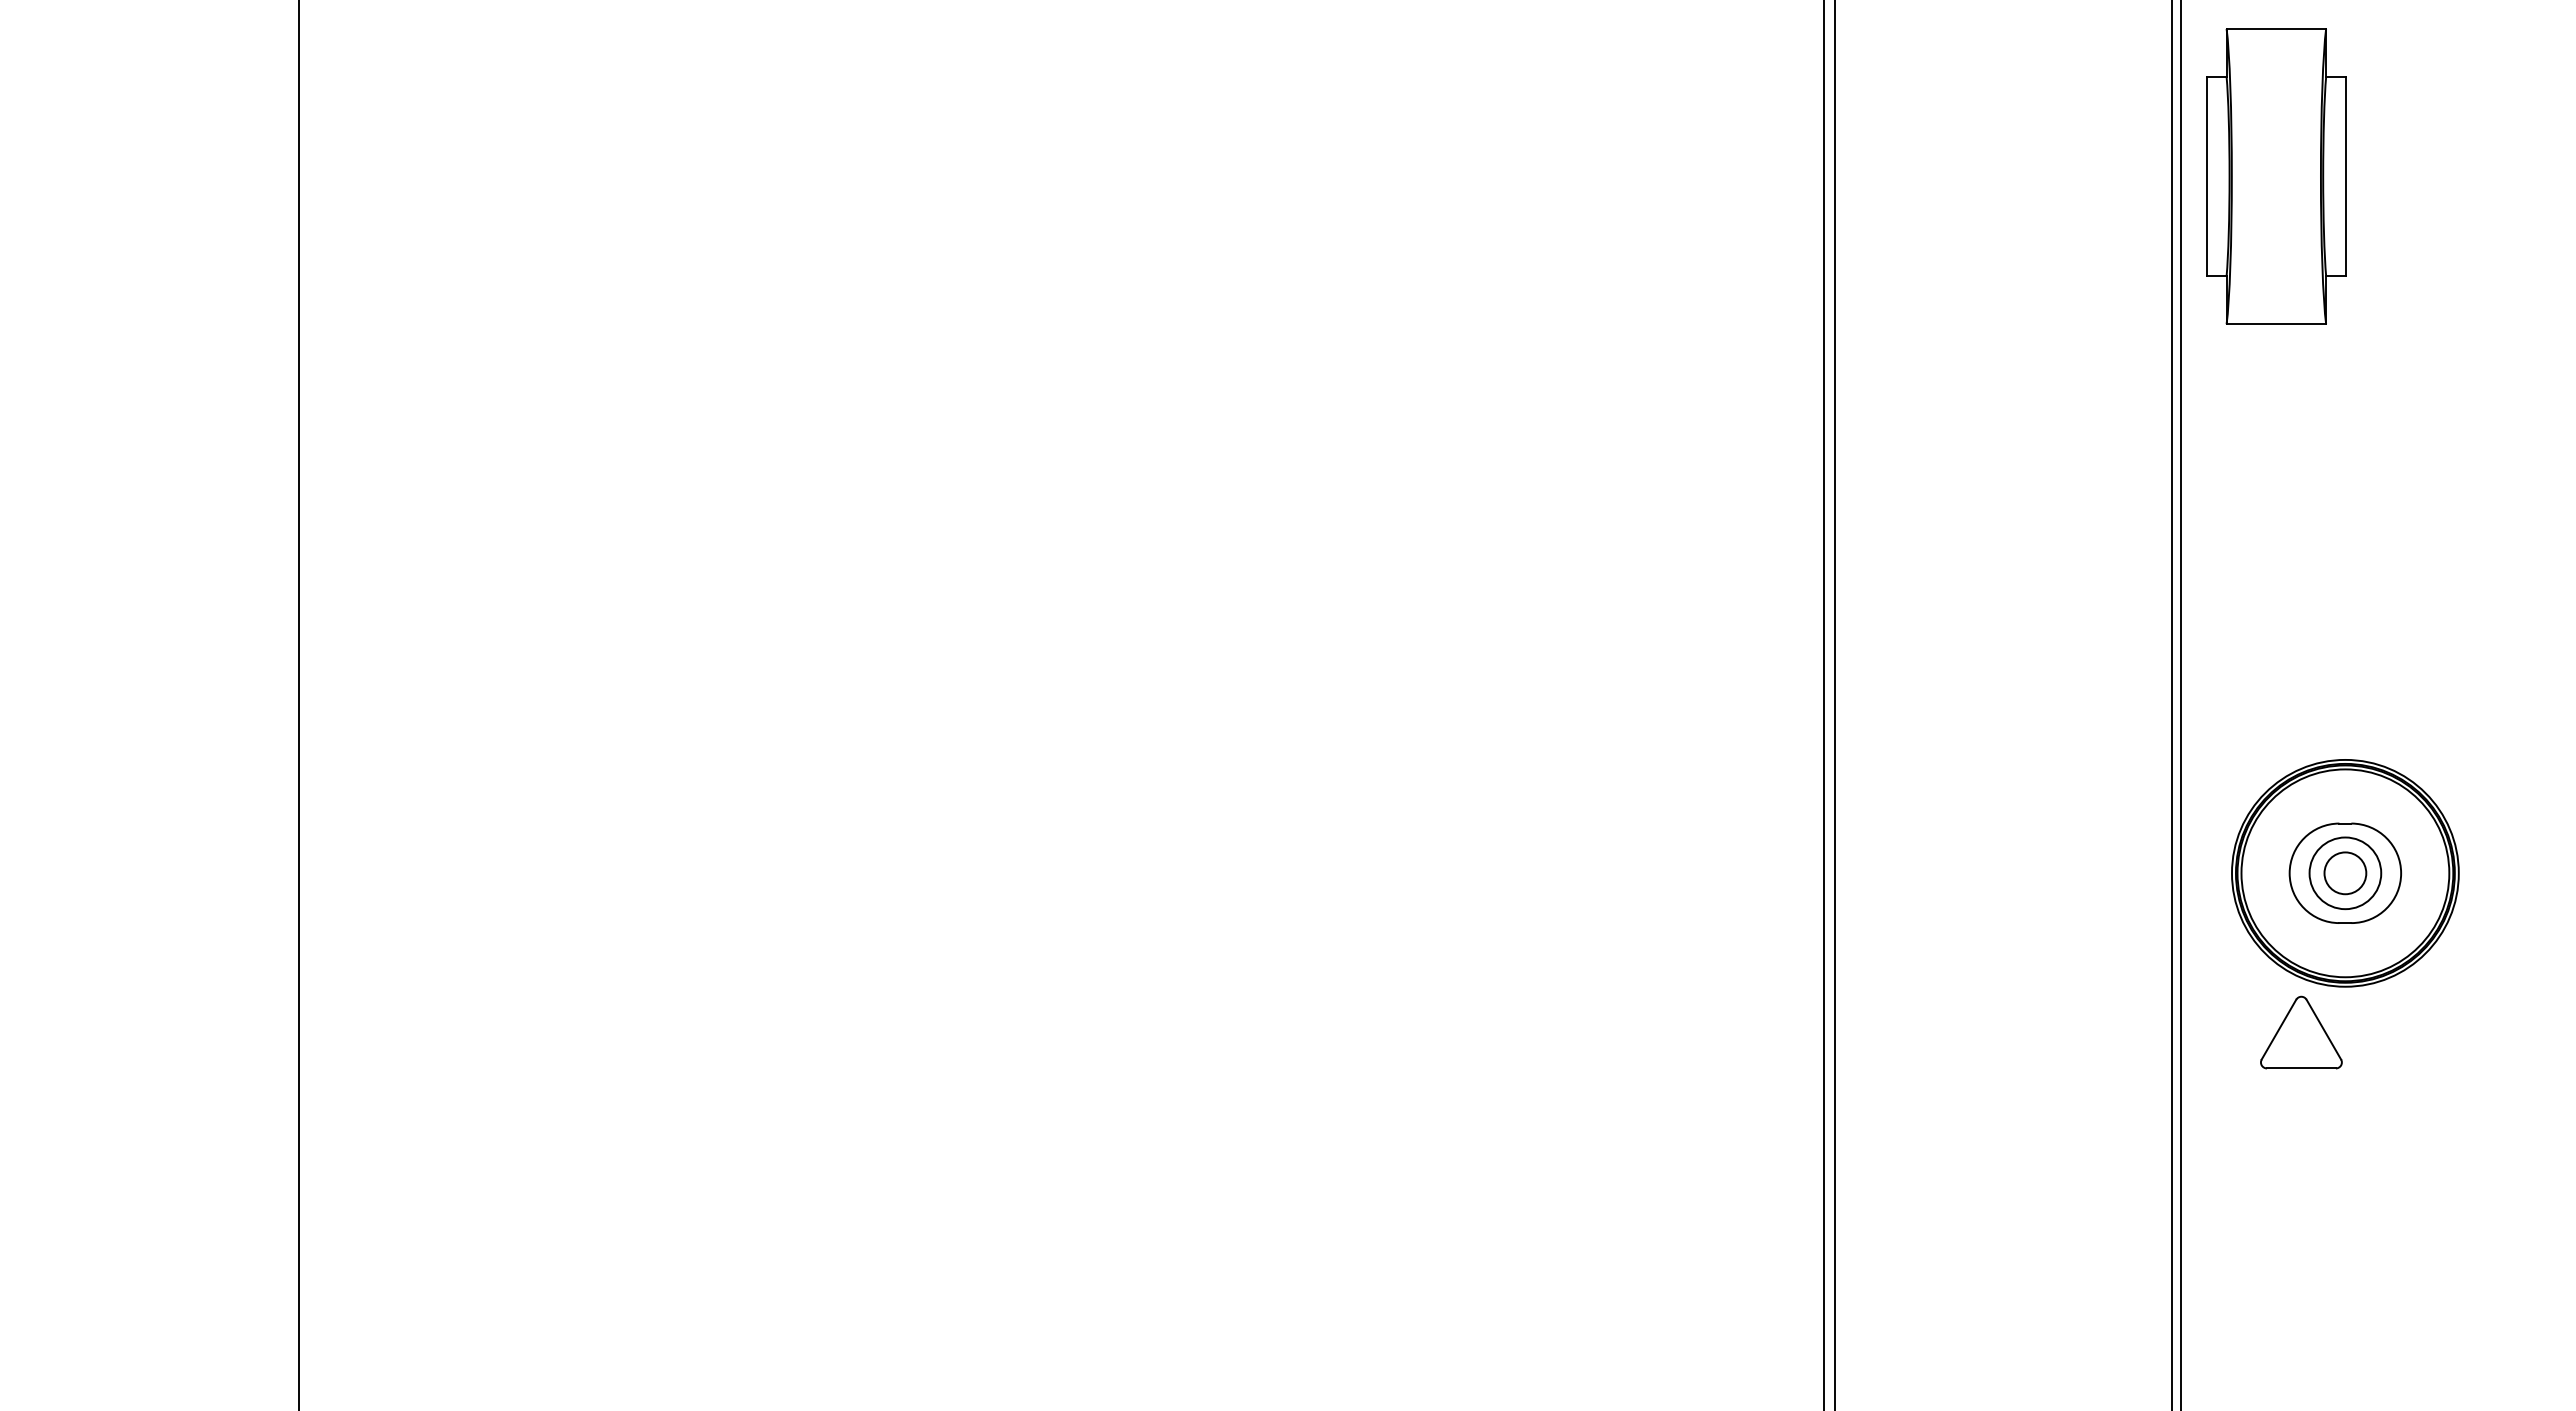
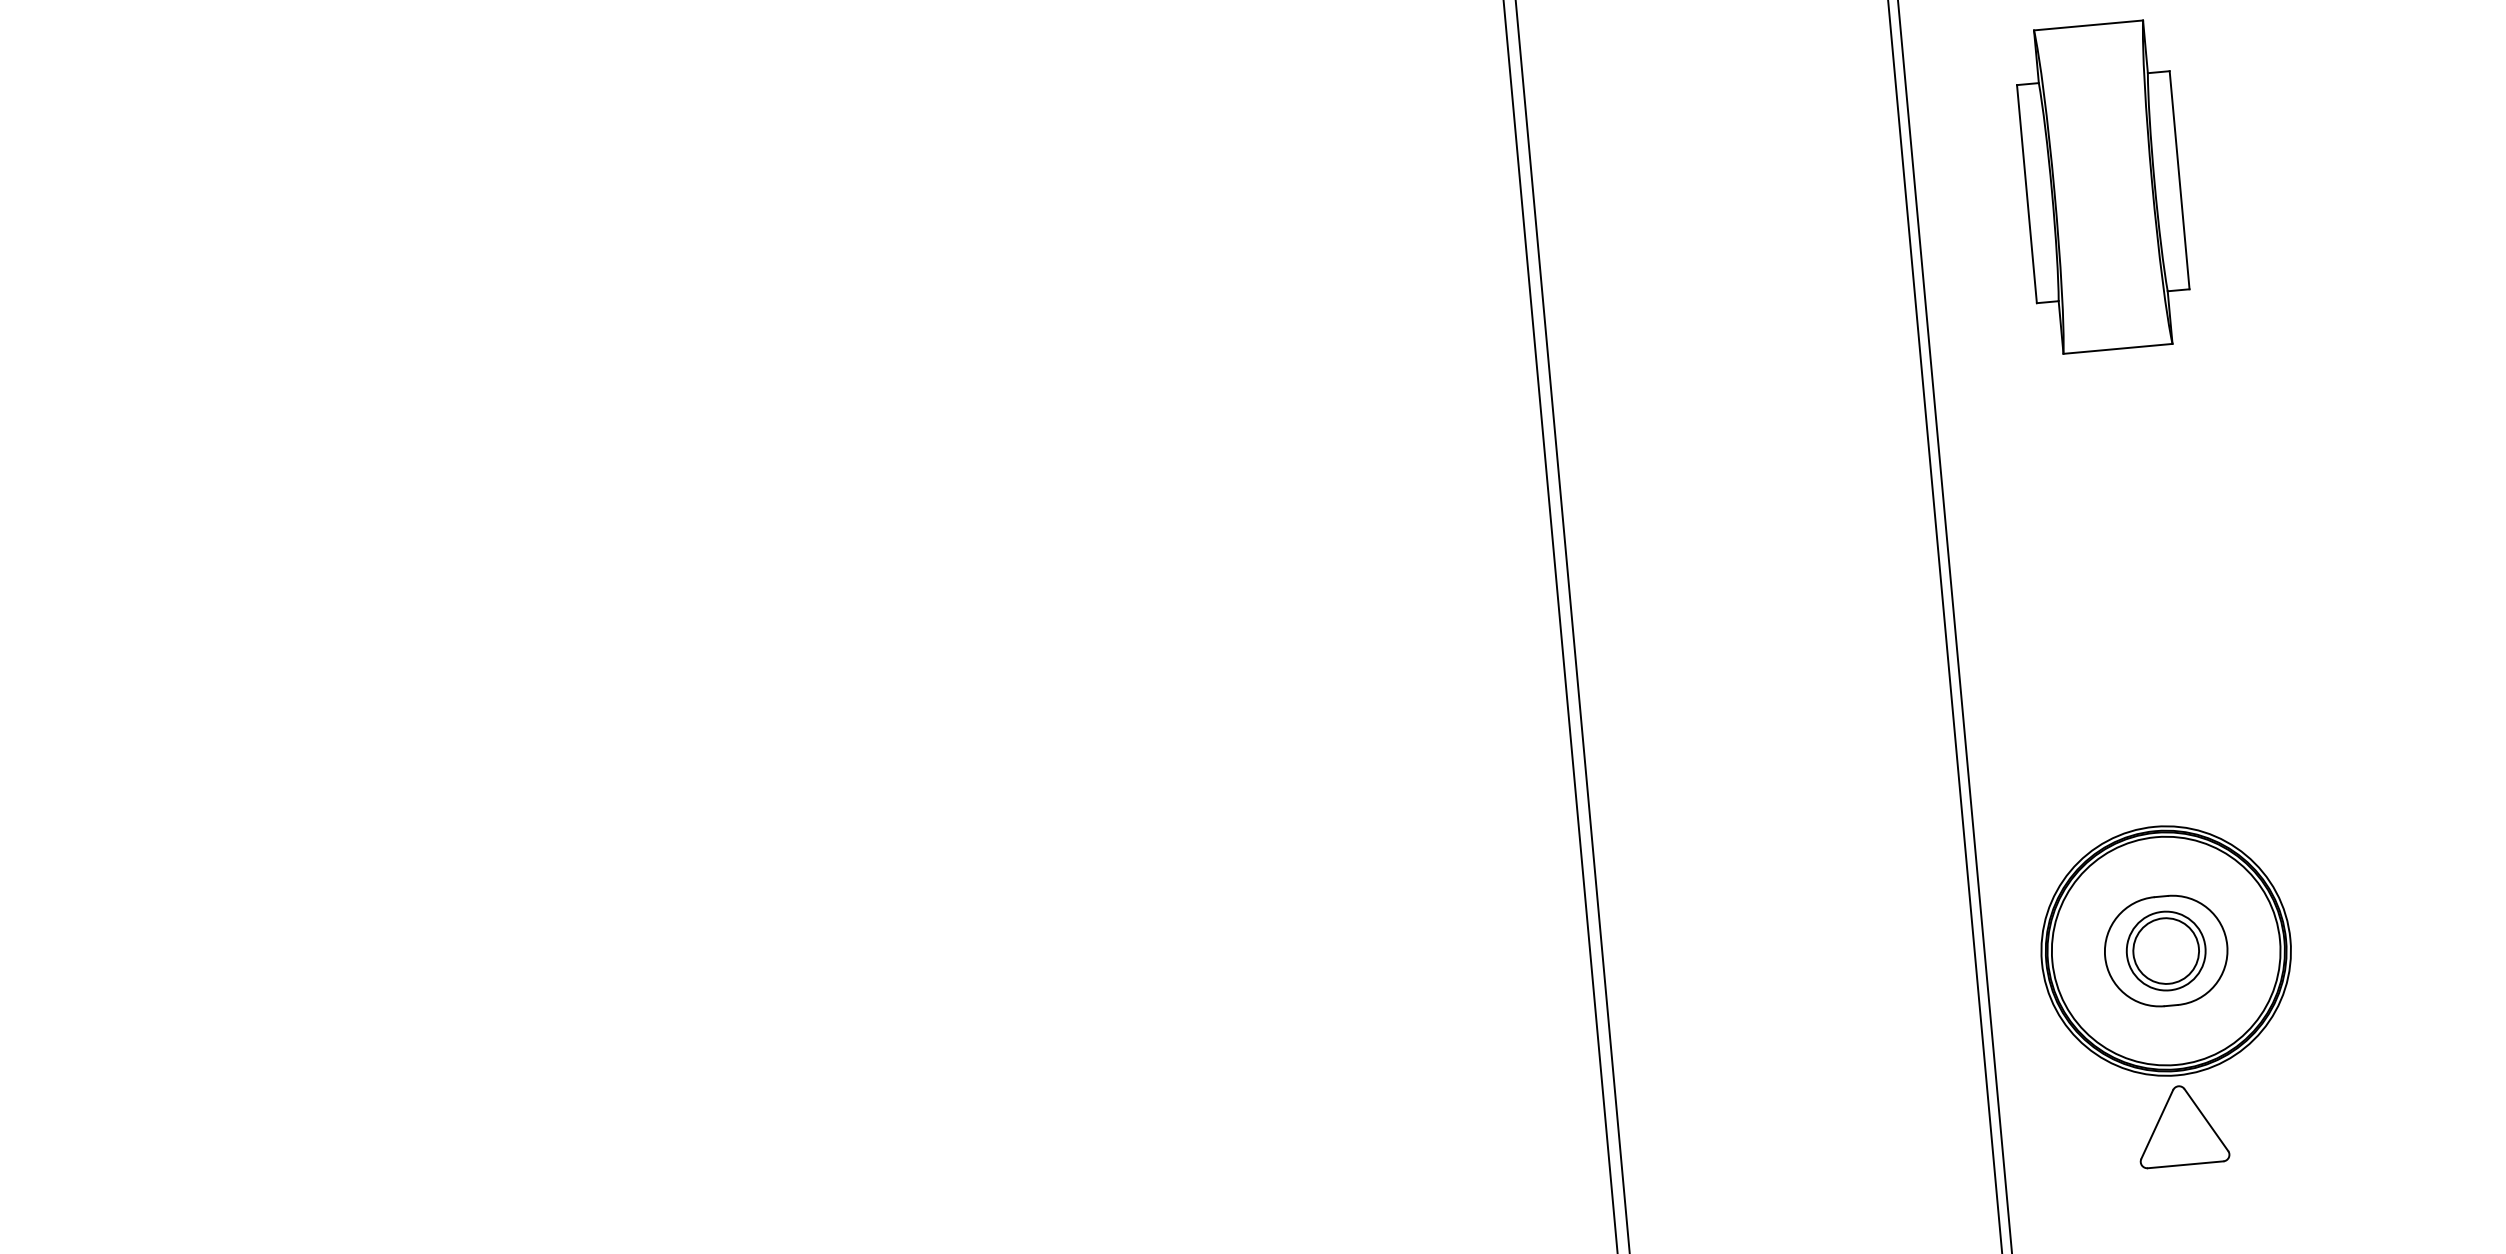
part: (2276, 176) -> (2103, 187), moved
circle: (2345, 873) -> (2166, 951), size x1.43
part: (2301, 1032) -> (2182, 1125), moved

